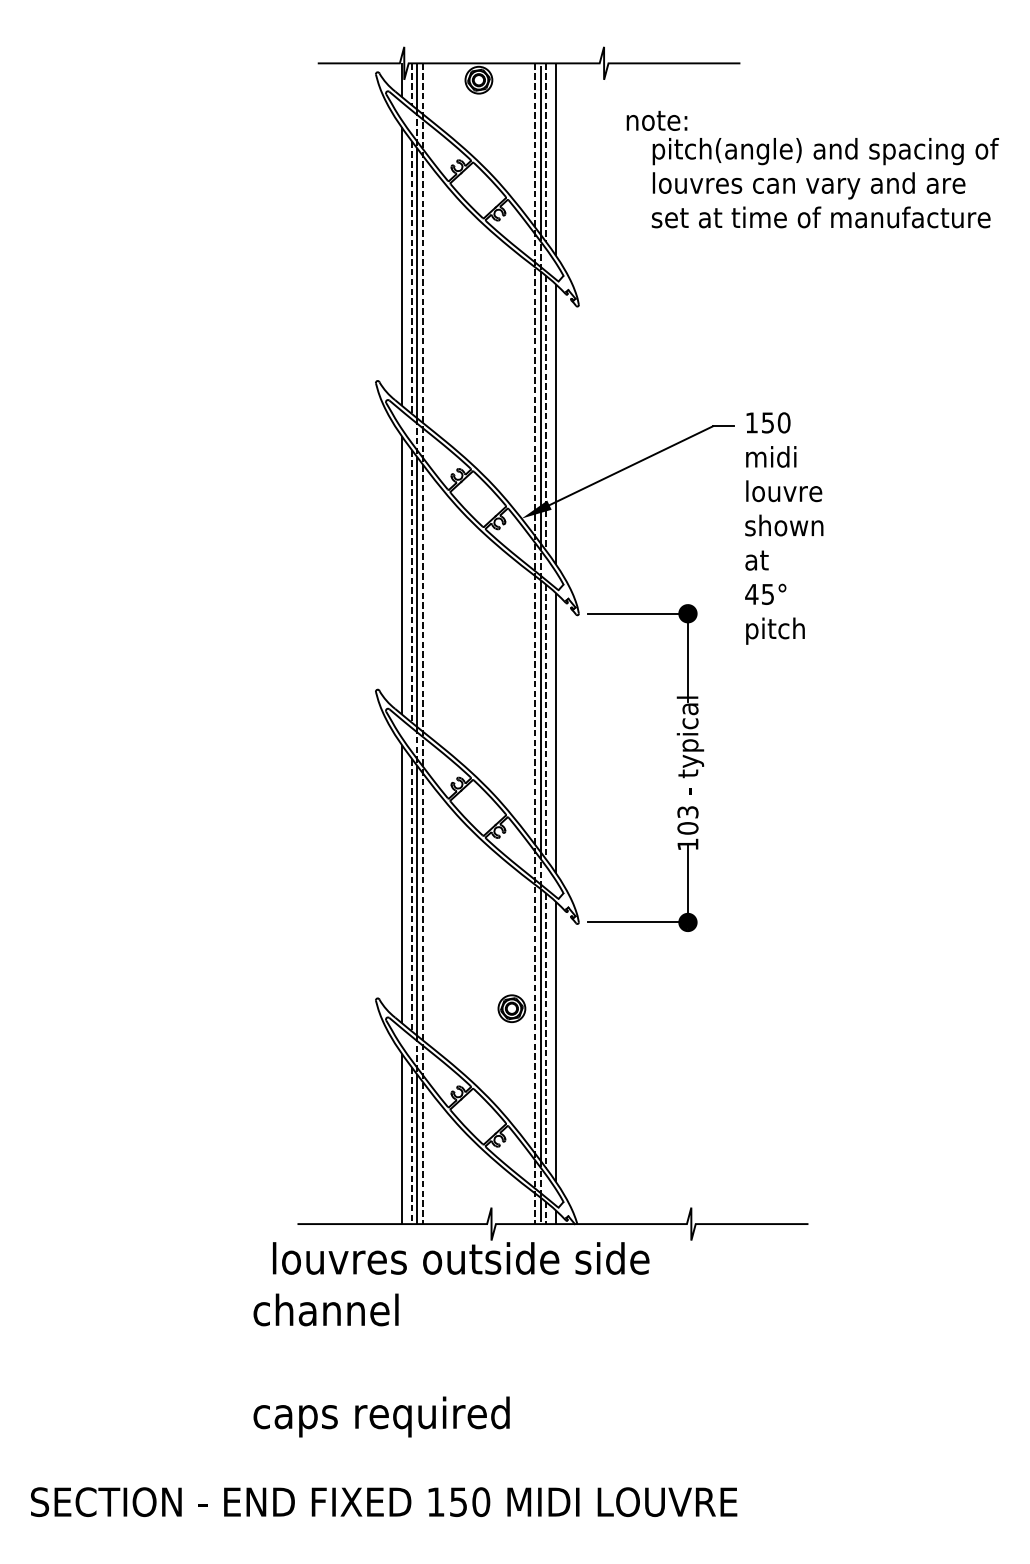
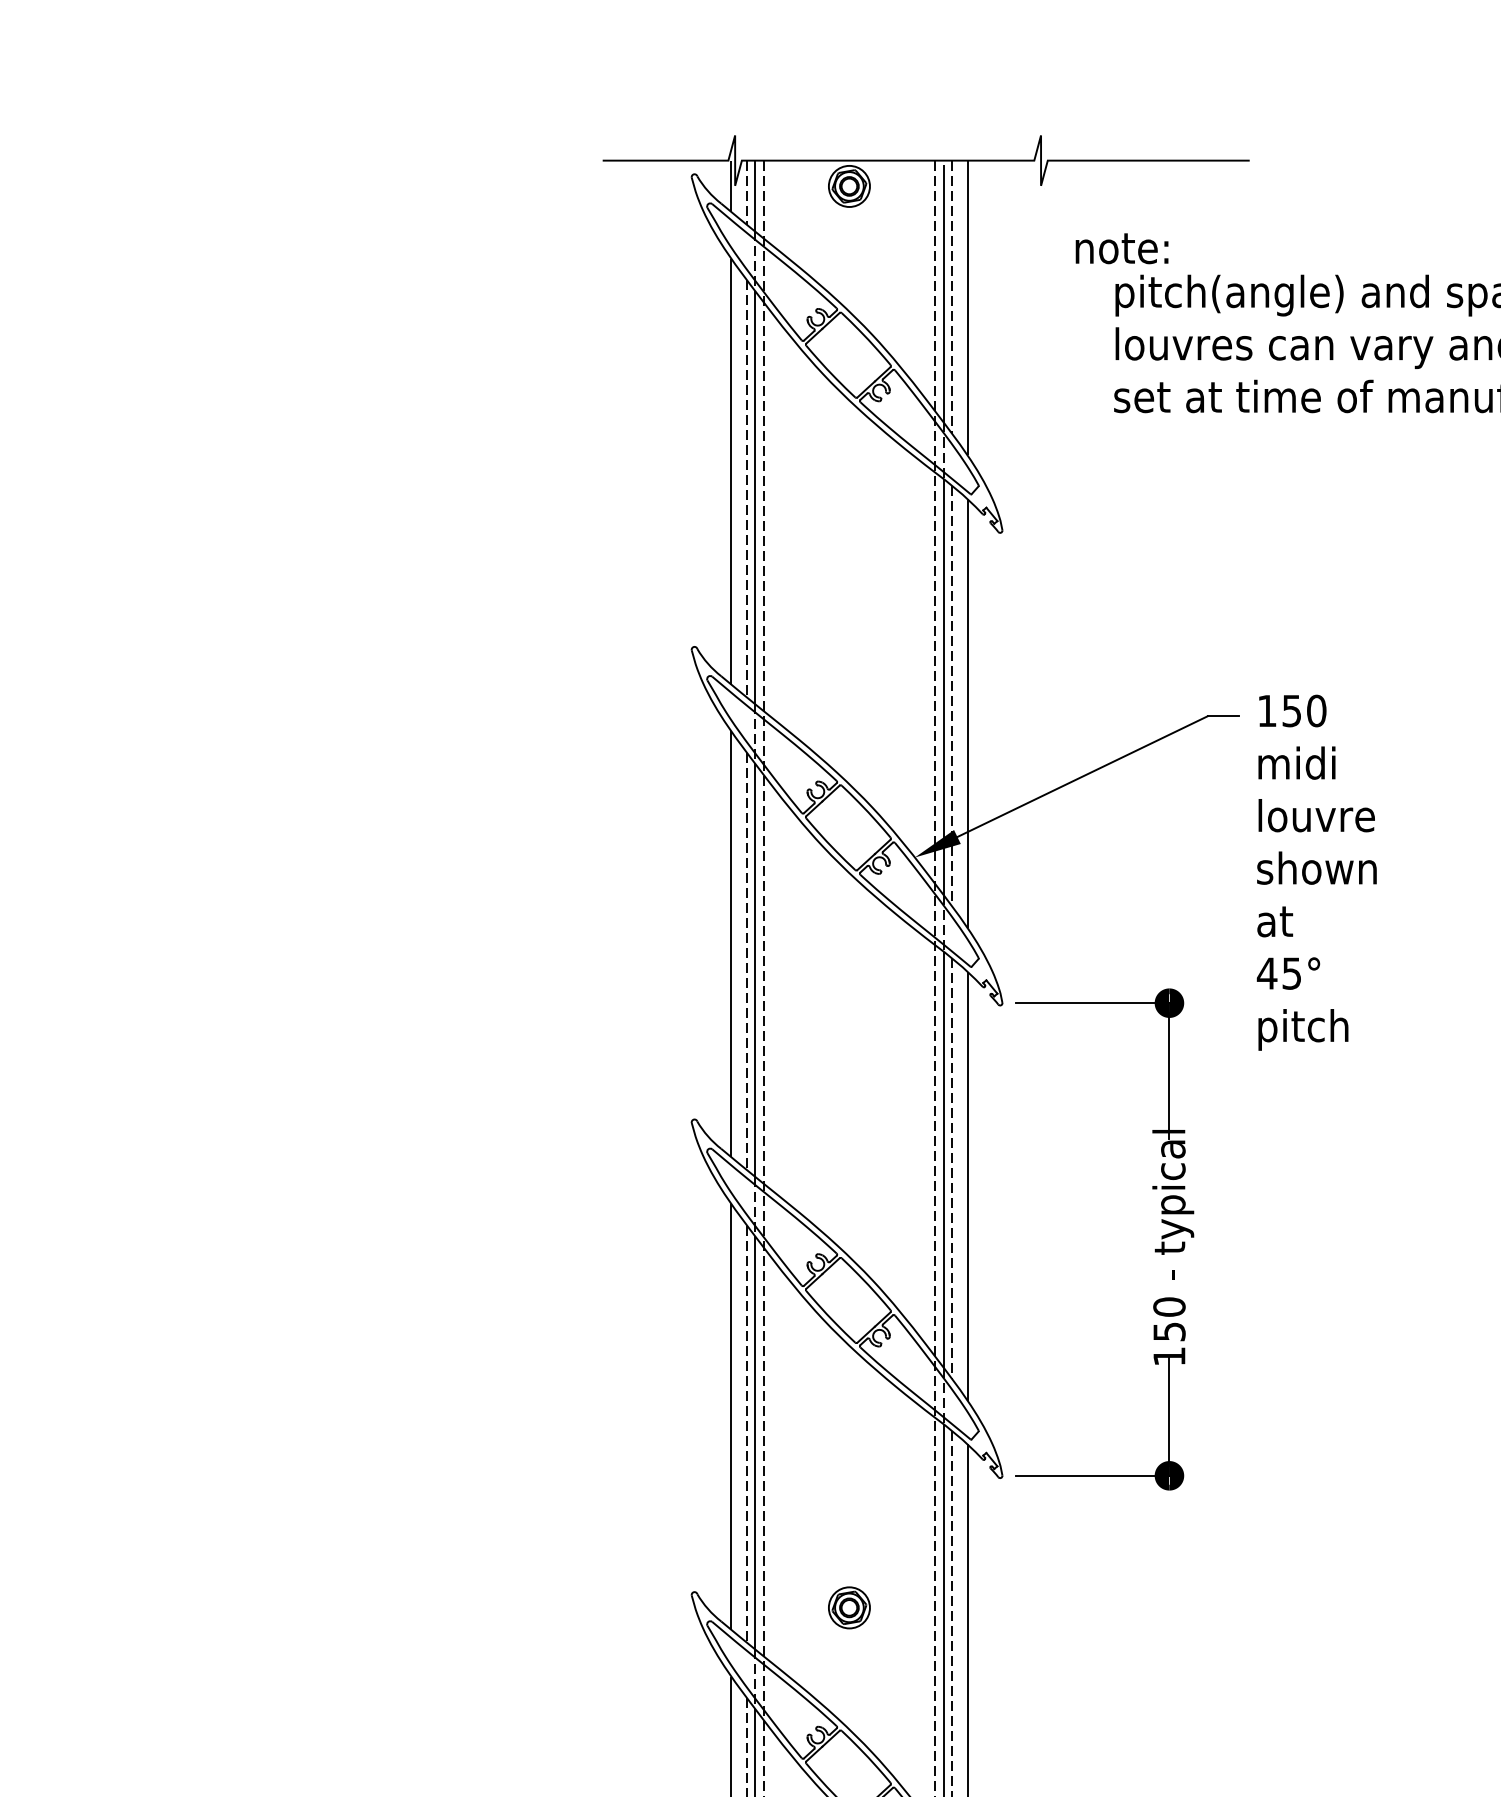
text: (687, 819) -> (1168, 1318), 103 -> 150
part: (511, 1008) -> (848, 1607), moved

